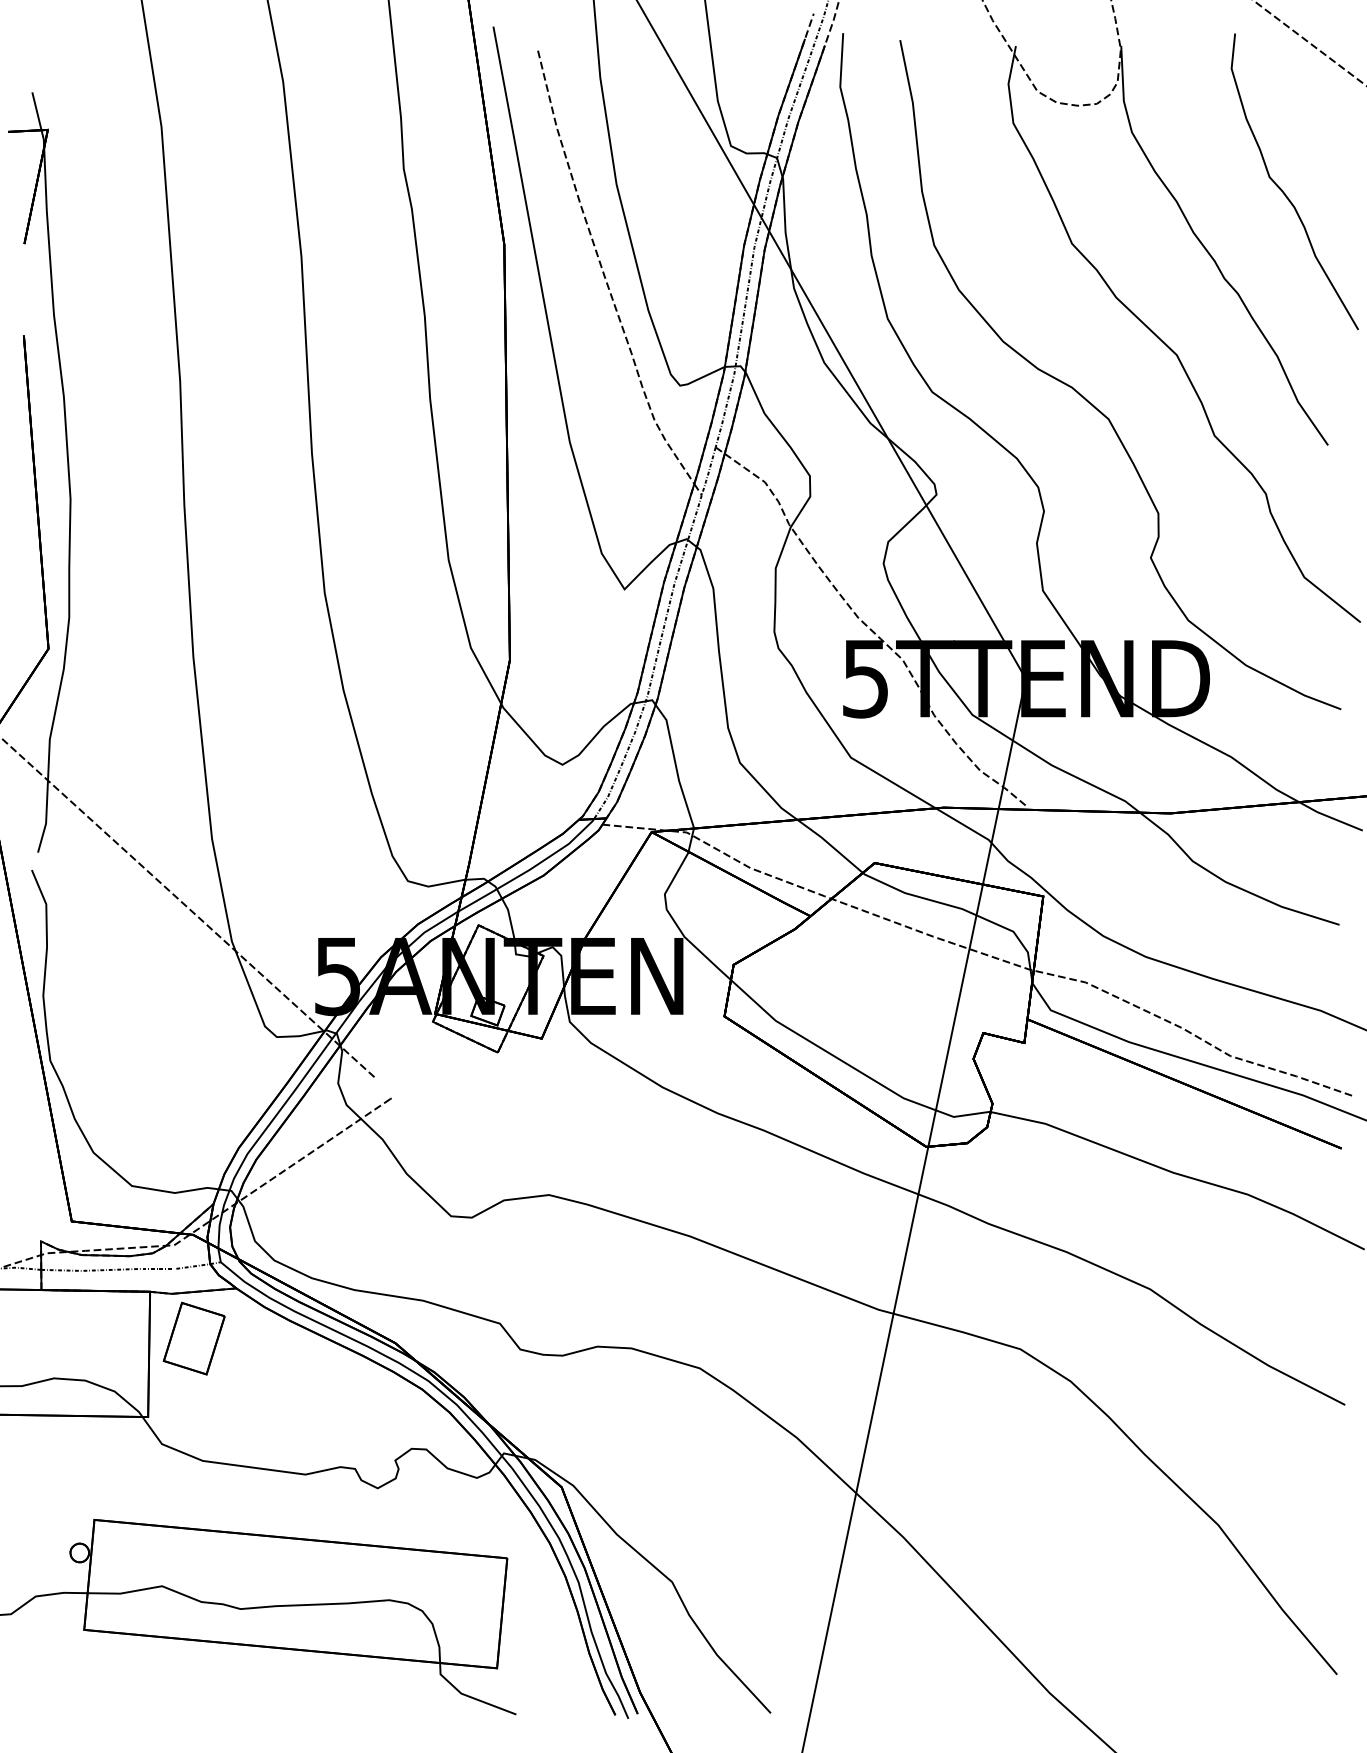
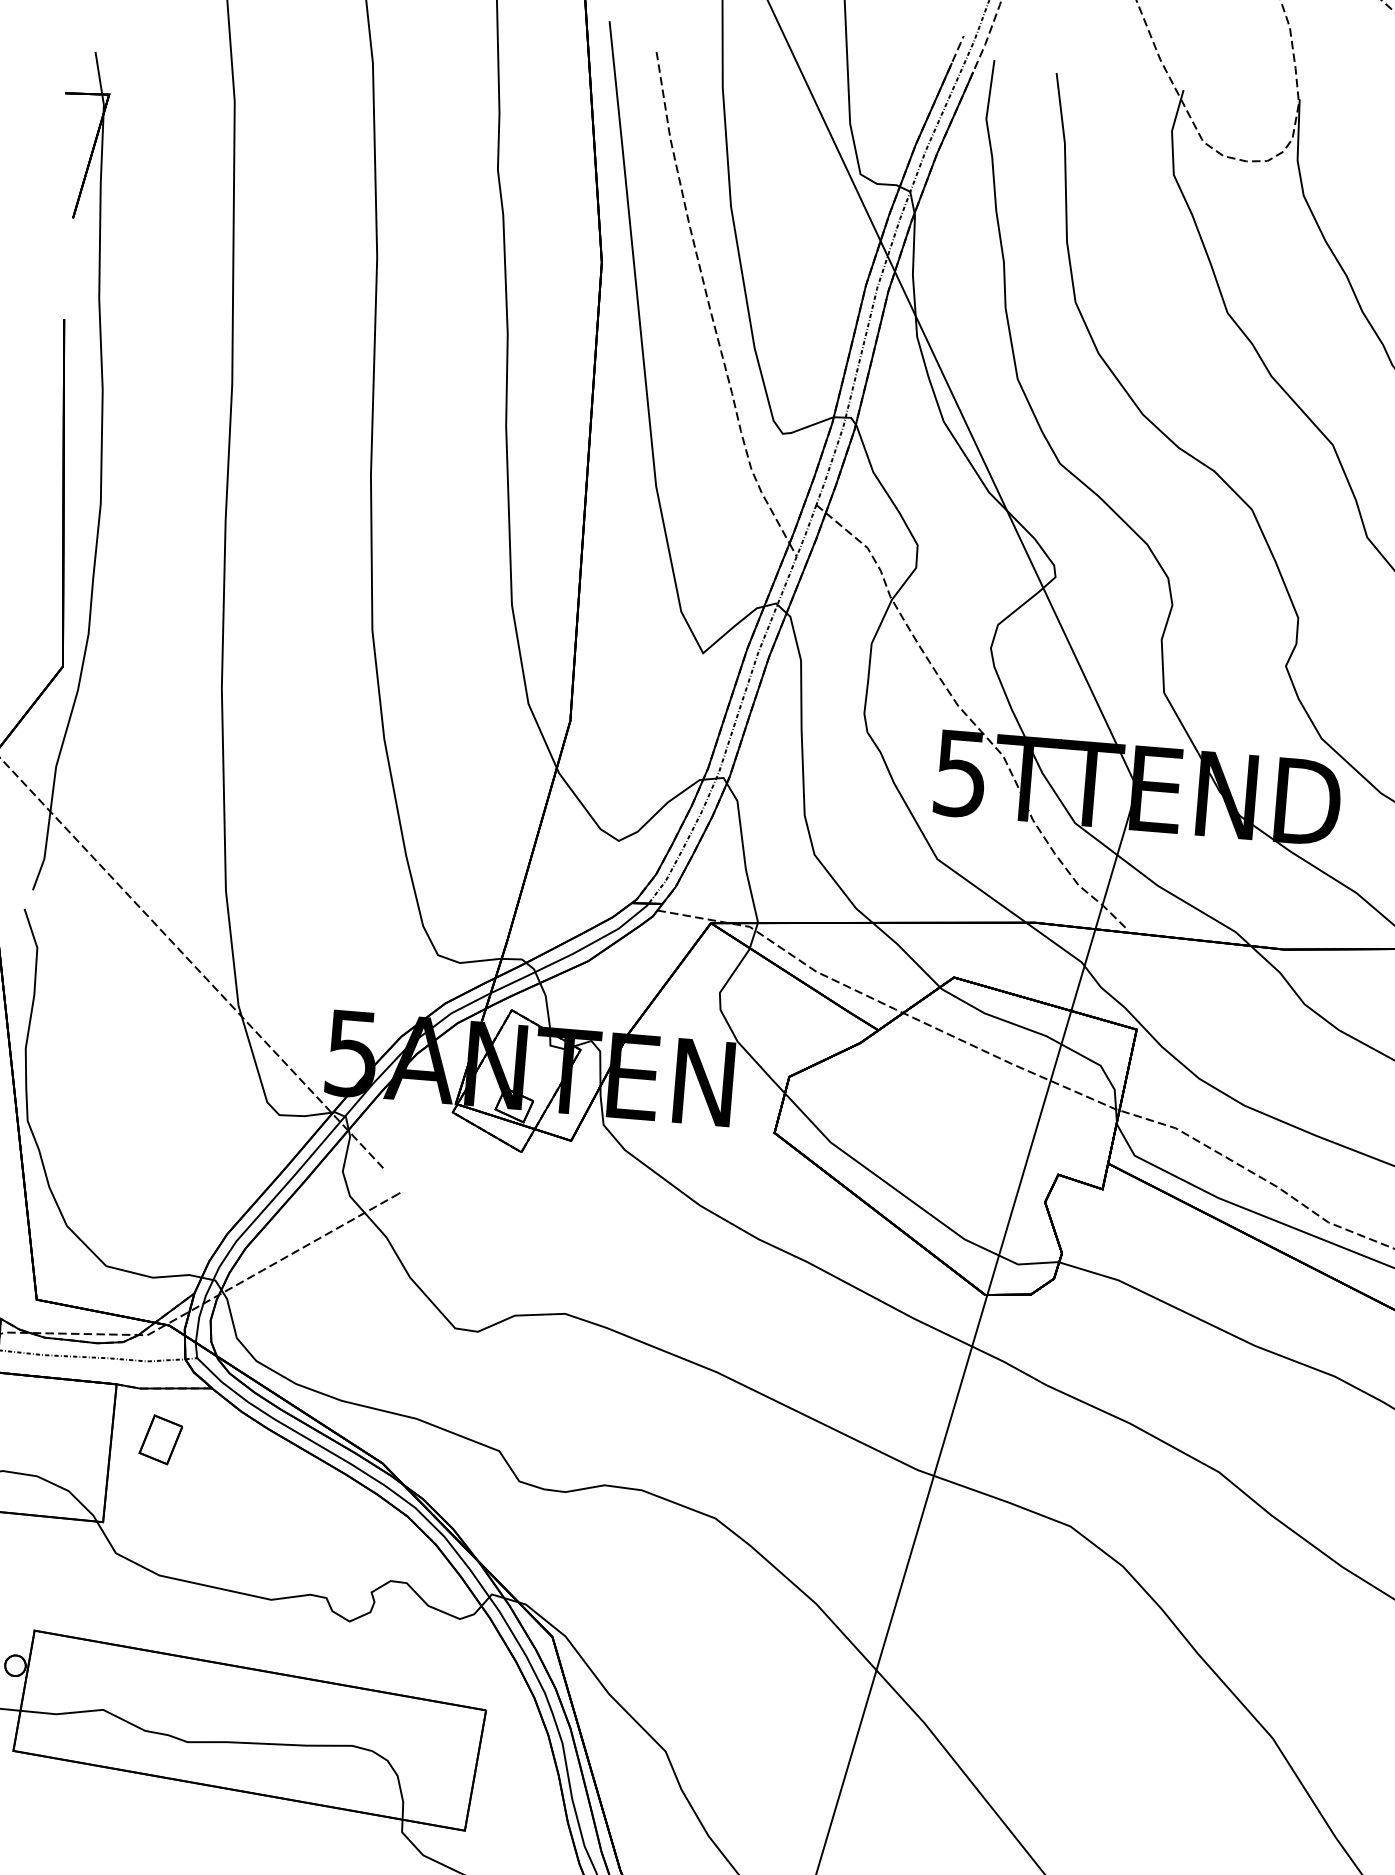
part: (193, 1338) -> (160, 1439), size x0.6

